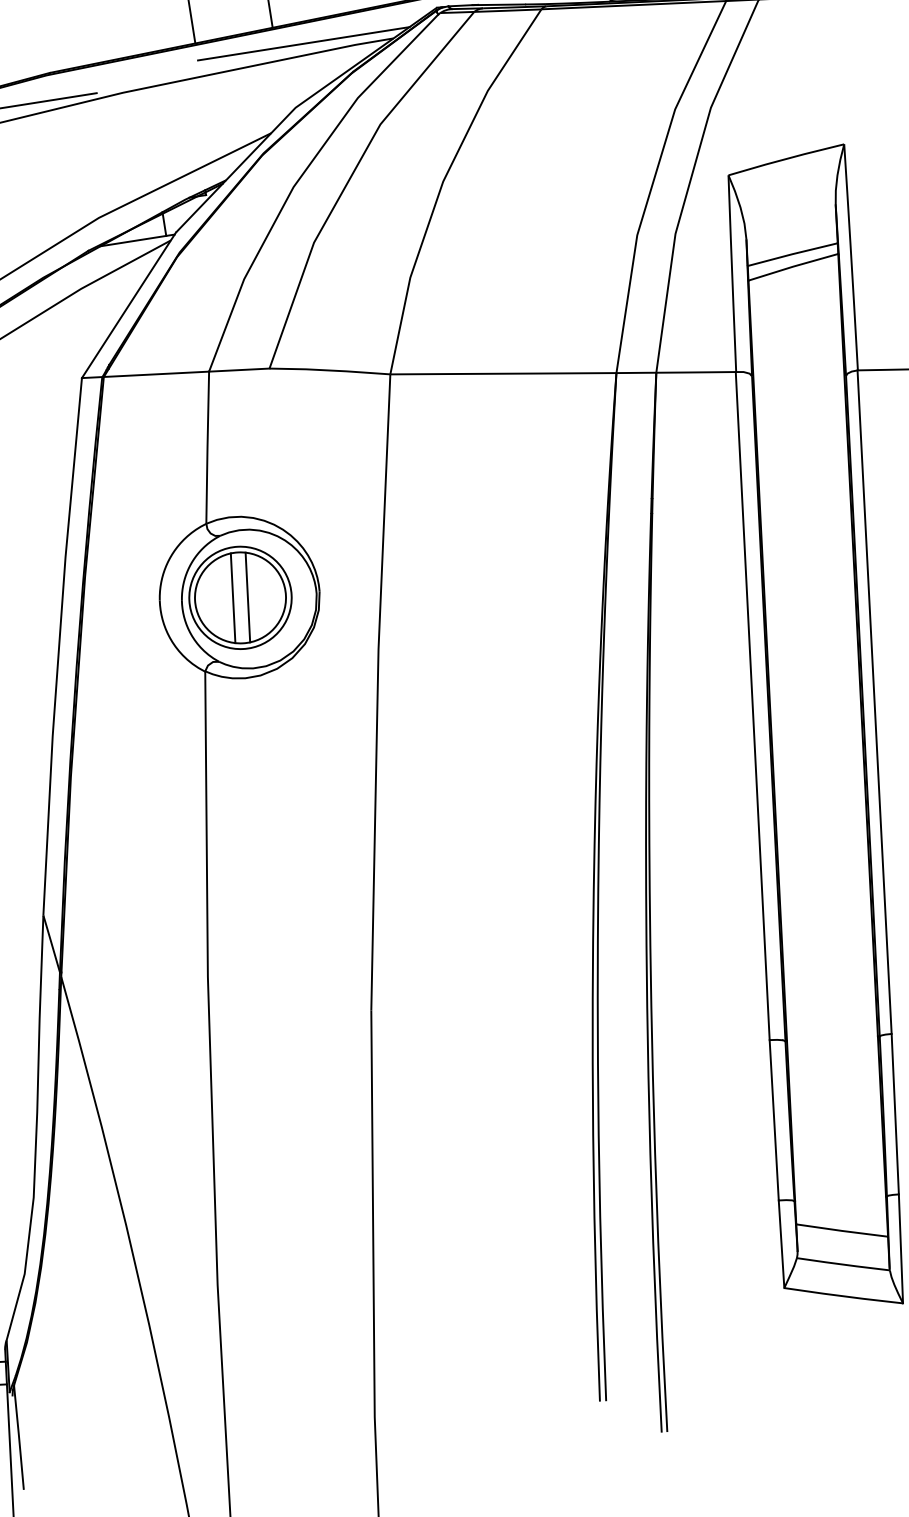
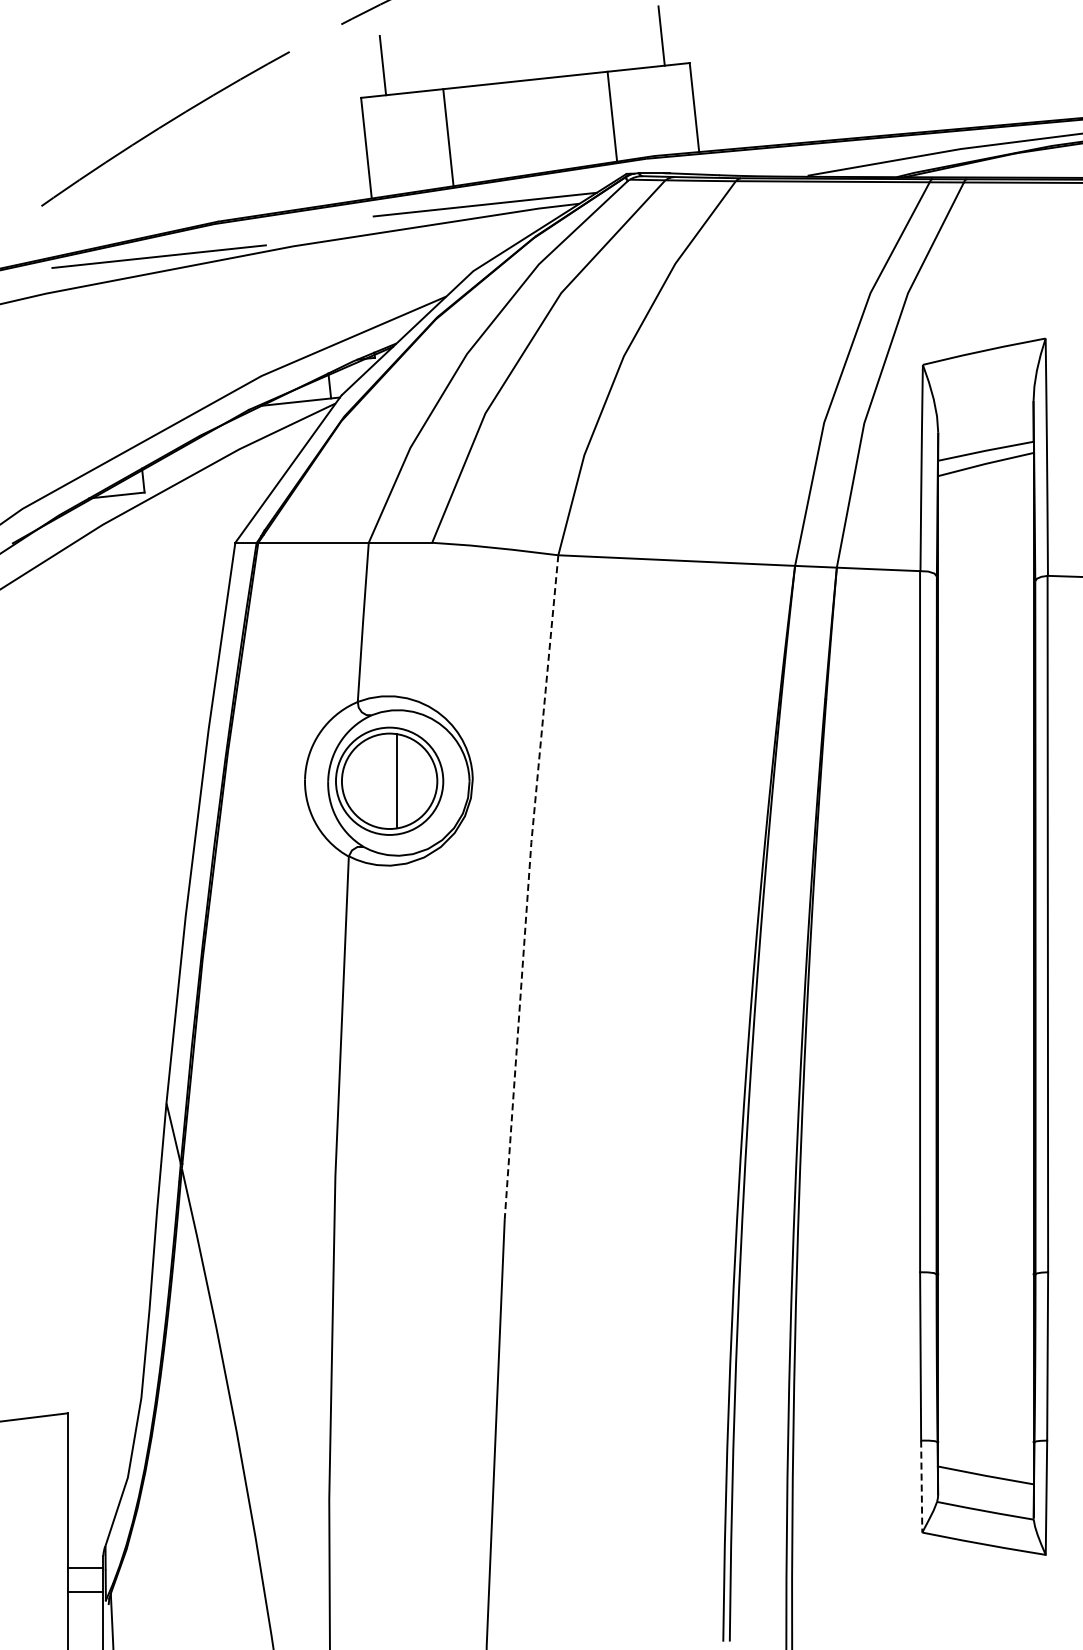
line: (232, 598) -> (381, 781), removed
line: (377, 692) -> (528, 887), solid -> dashed
line: (781, 1244) -> (921, 1486), solid -> dashed

